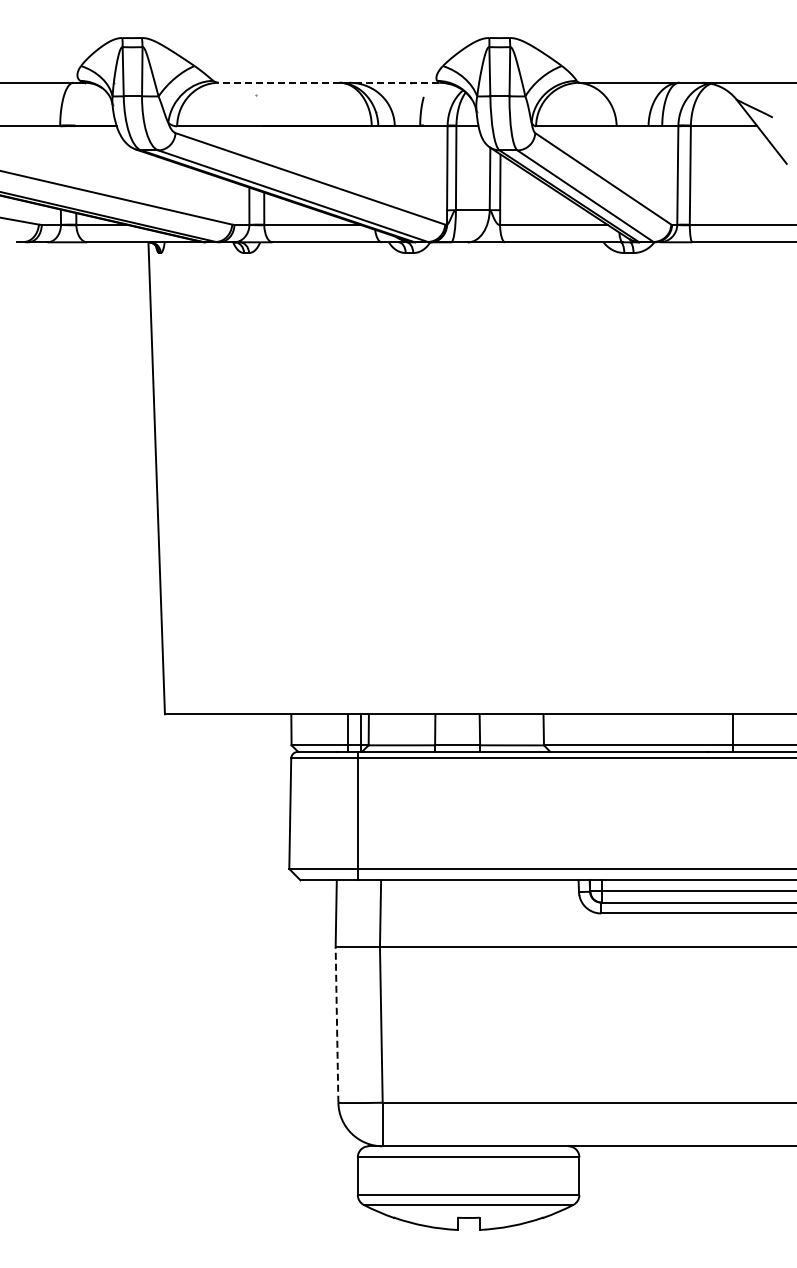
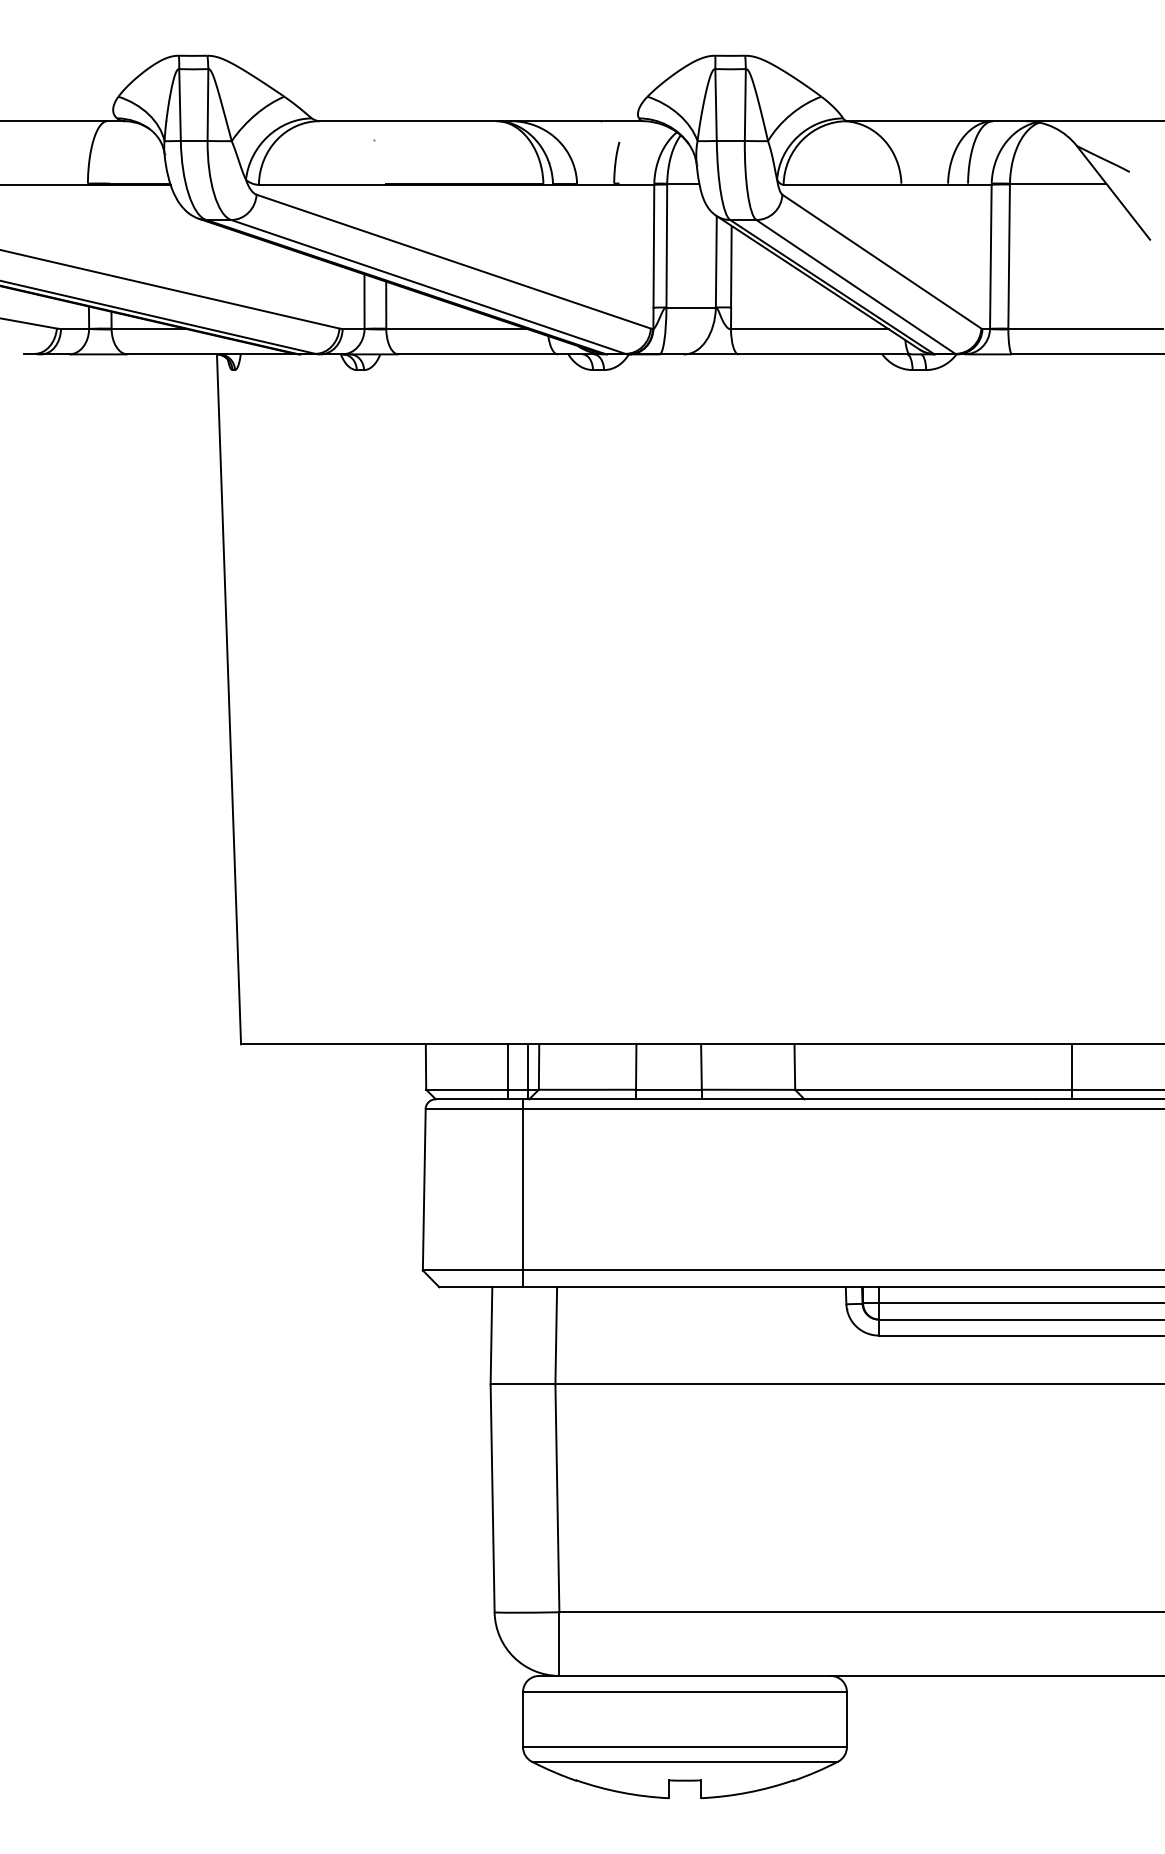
line: (328, 82) -> (480, 120), dashed -> solid
line: (337, 1024) -> (493, 1497), dashed -> solid

